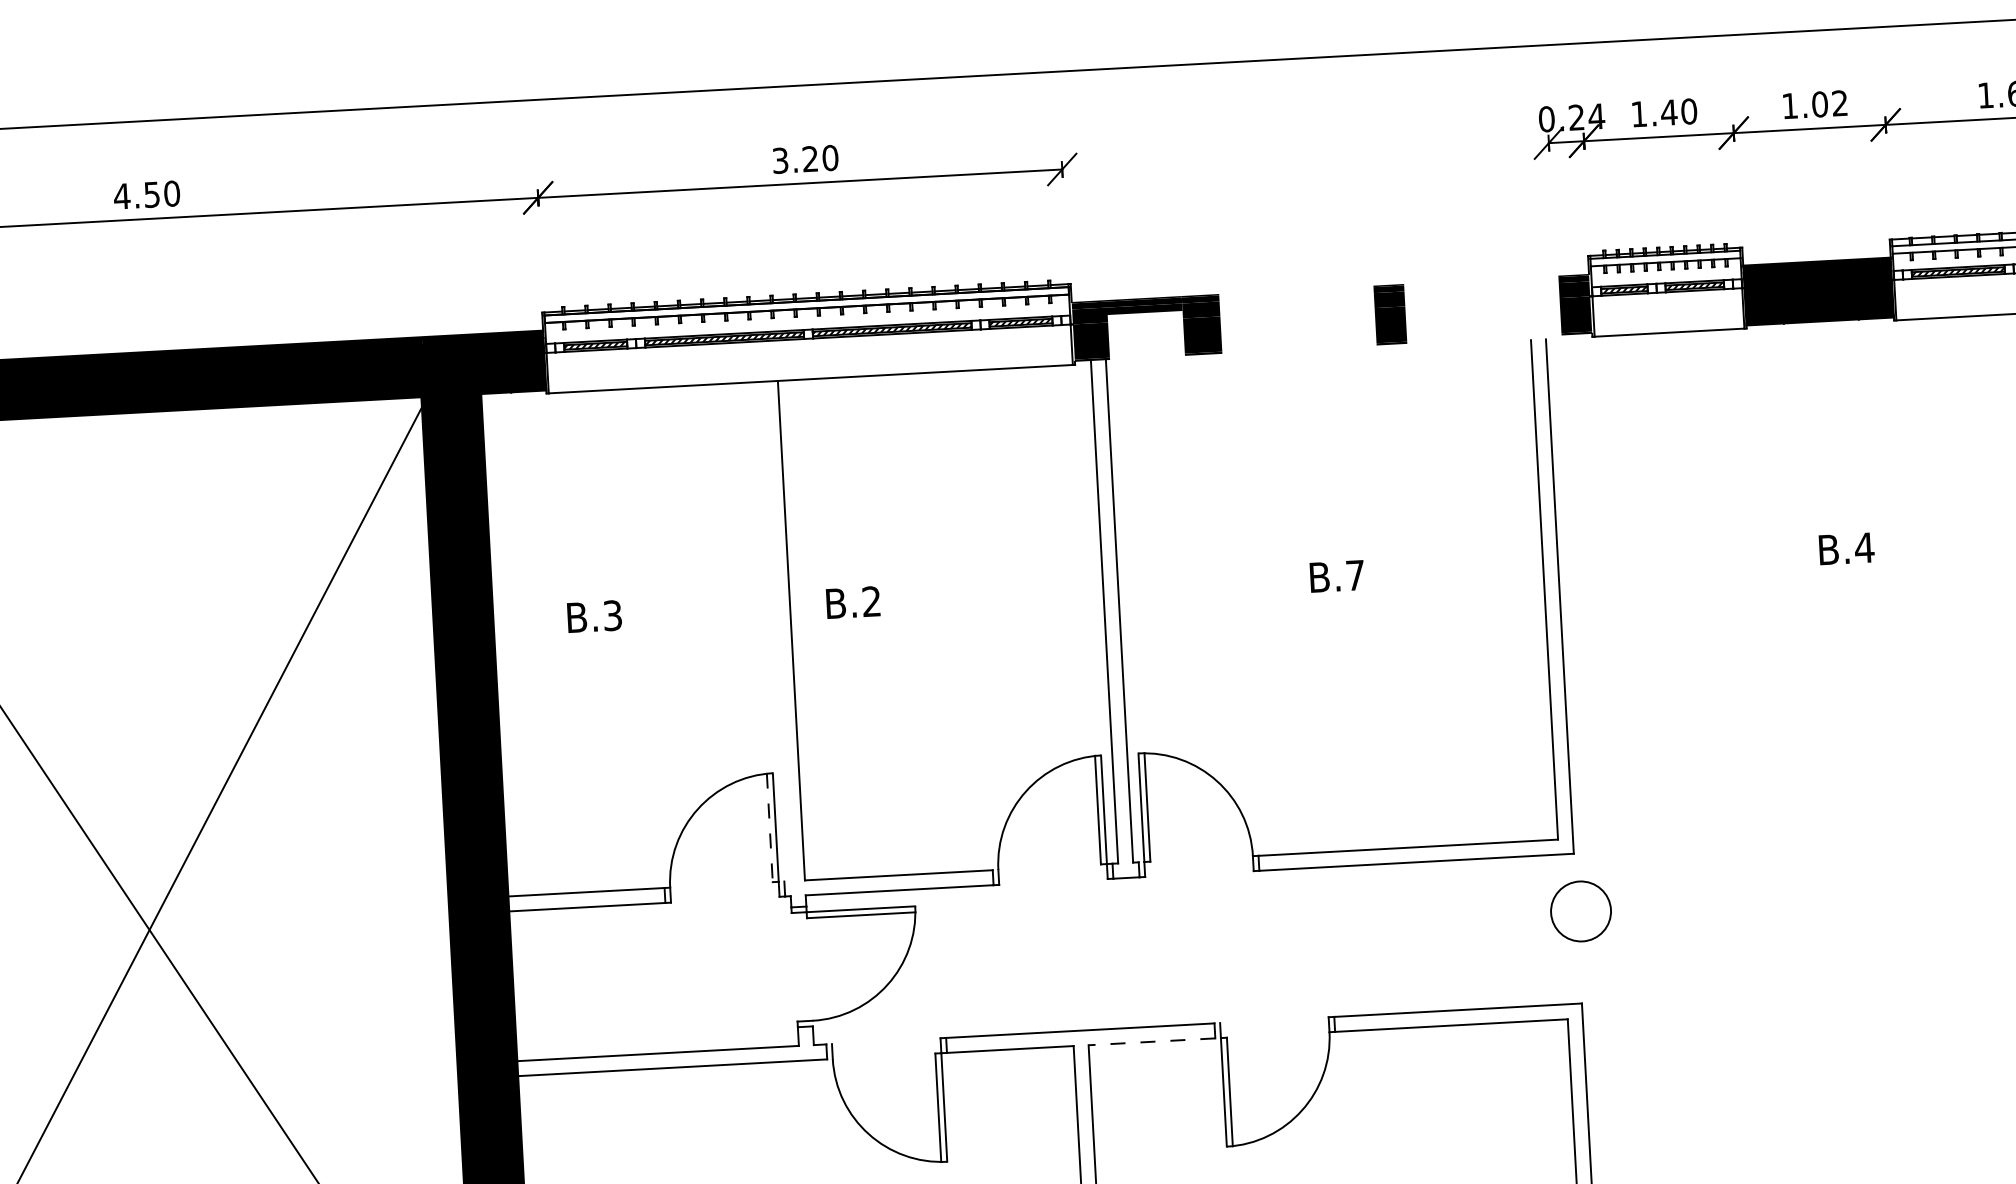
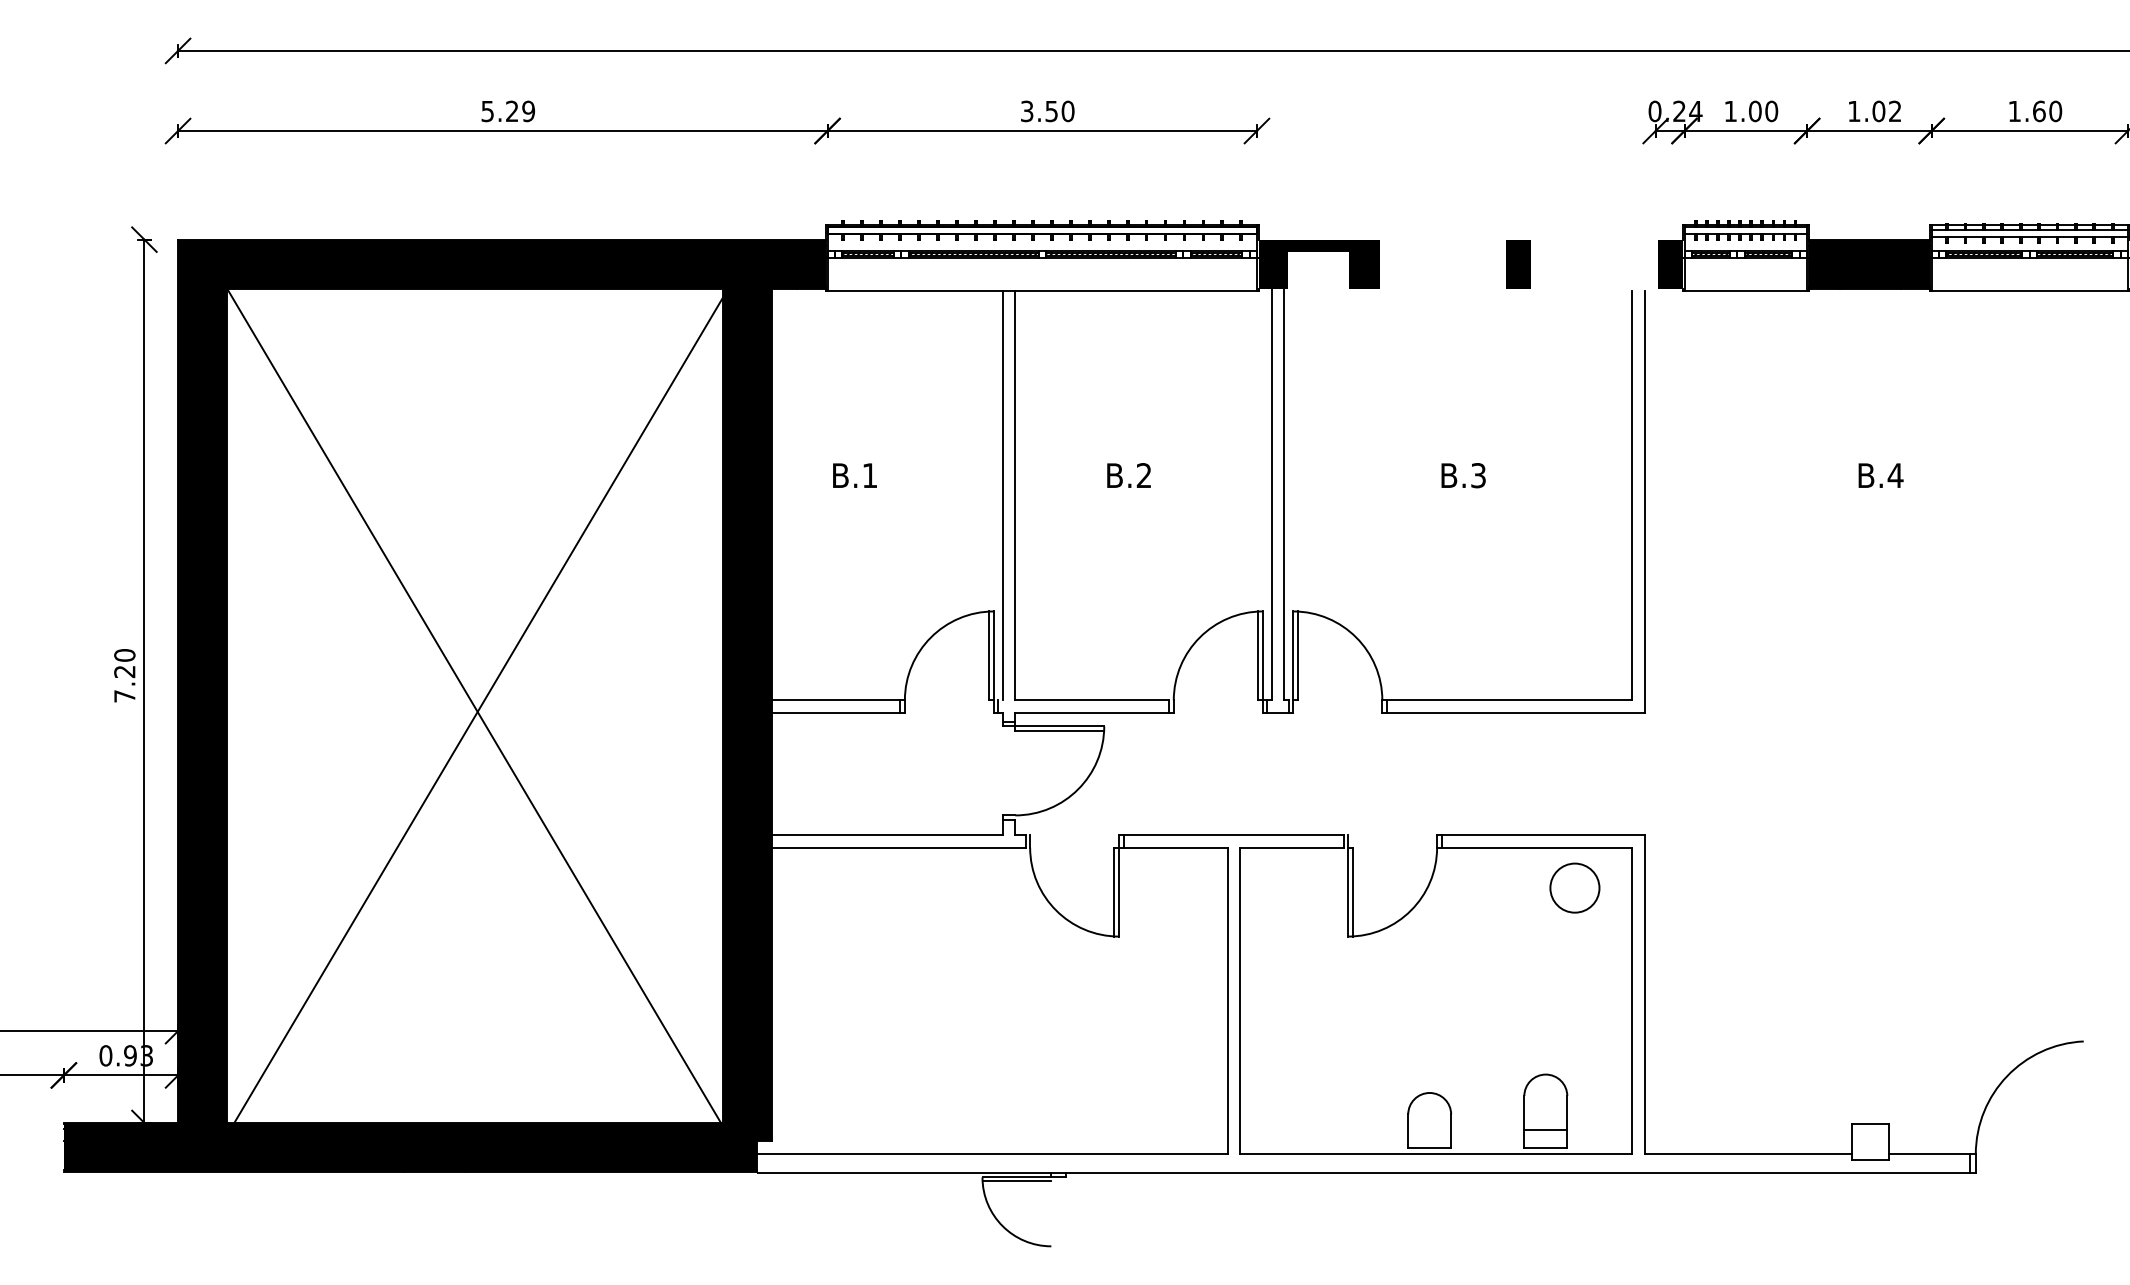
text: (1669, 112) -> (1755, 111), 1.40 -> 1.00
text: (810, 159) -> (1051, 111), 3.20 -> 3.50
text: (146, 195) -> (507, 111), 4.50 -> 5.29
text: (1355, 575) -> (1478, 475), B.7 -> B.3
text: (852, 602) -> (1128, 475), moved
text: (612, 615) -> (869, 475), B.3 -> B.1
line: (777, 631) -> (1003, 495), added
line: (769, 828) -> (988, 656), dashed -> solid
circle: (1580, 910) -> (1574, 887), moved
line: (1151, 1041) -> (1291, 847), dashed -> solid

